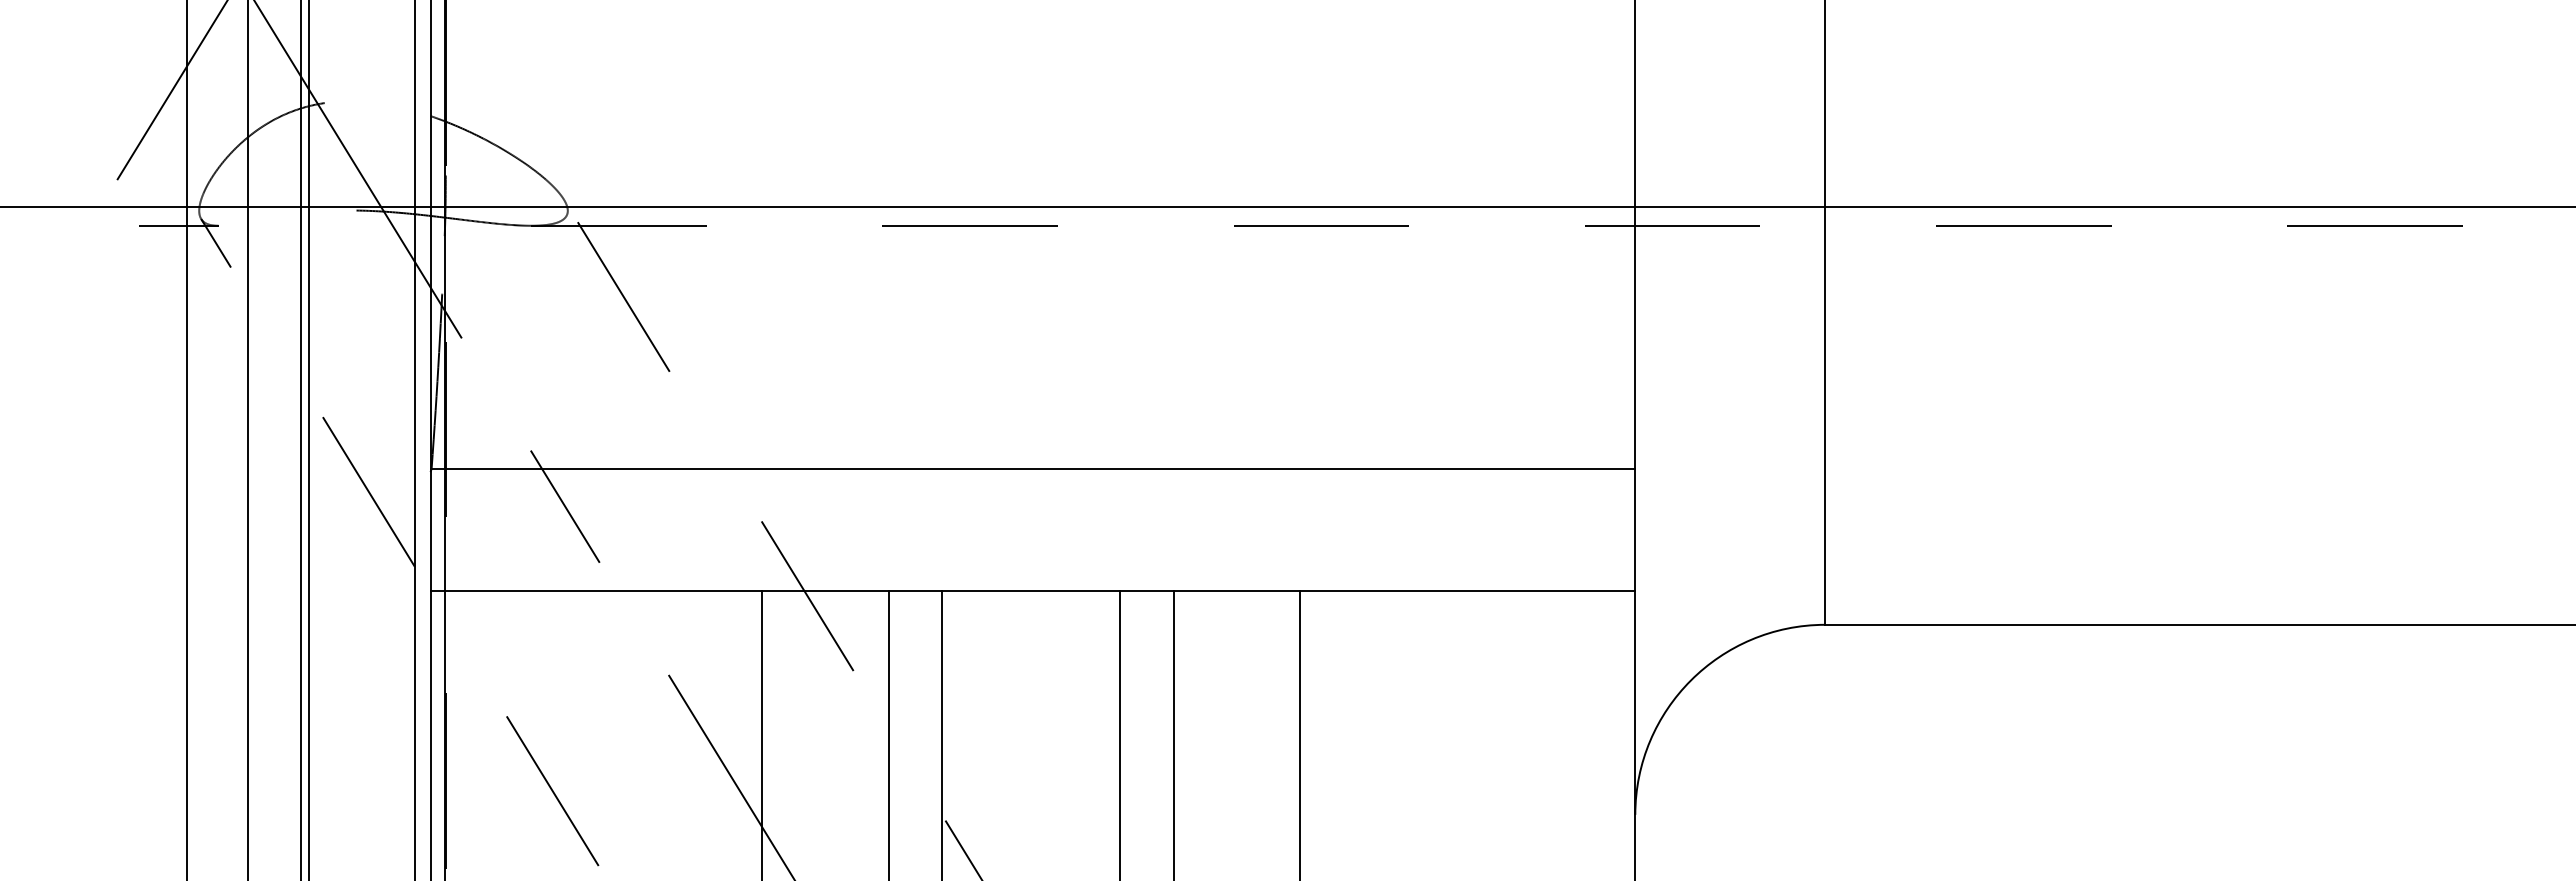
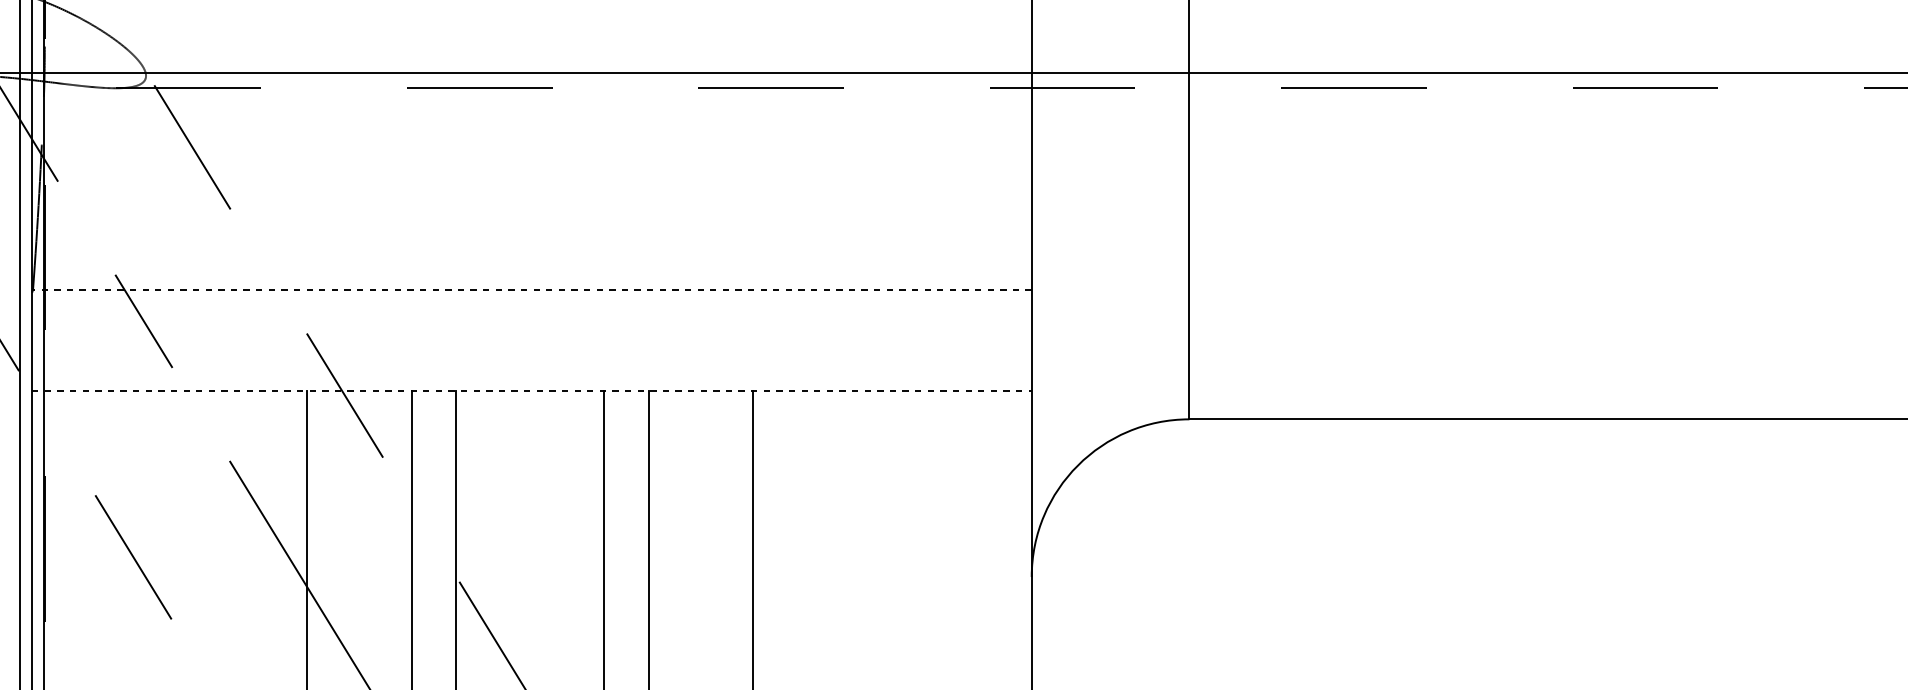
line: (1032, 469) -> (531, 290), solid -> dashed
line: (1033, 590) -> (532, 390), solid -> dashed

